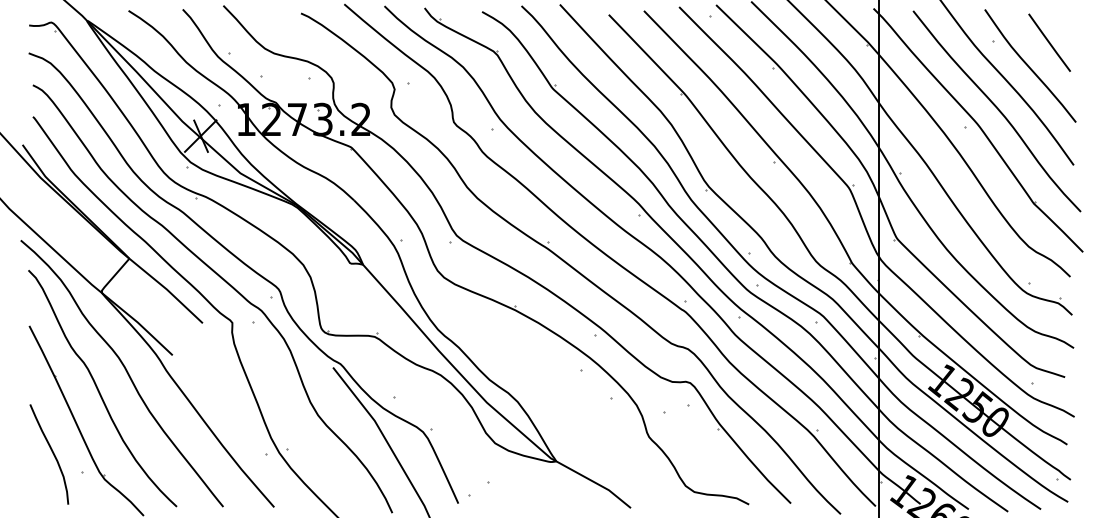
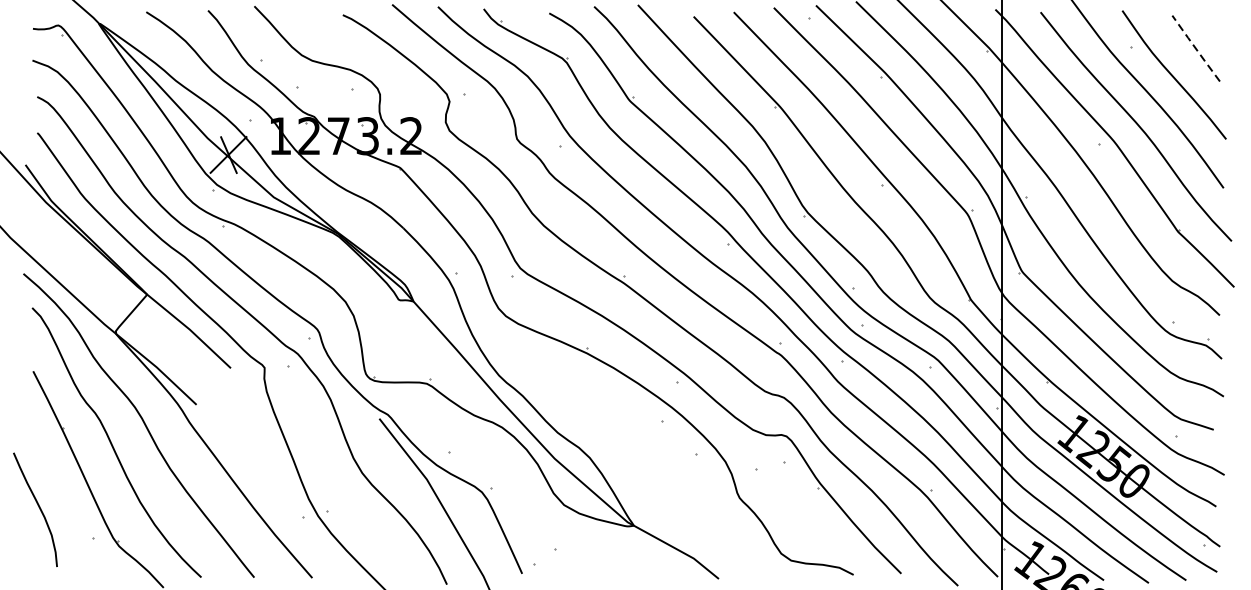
line: (1049, 42) -> (1195, 48), solid -> dashed
curve: (52, 453) -> (39, 508), moved

